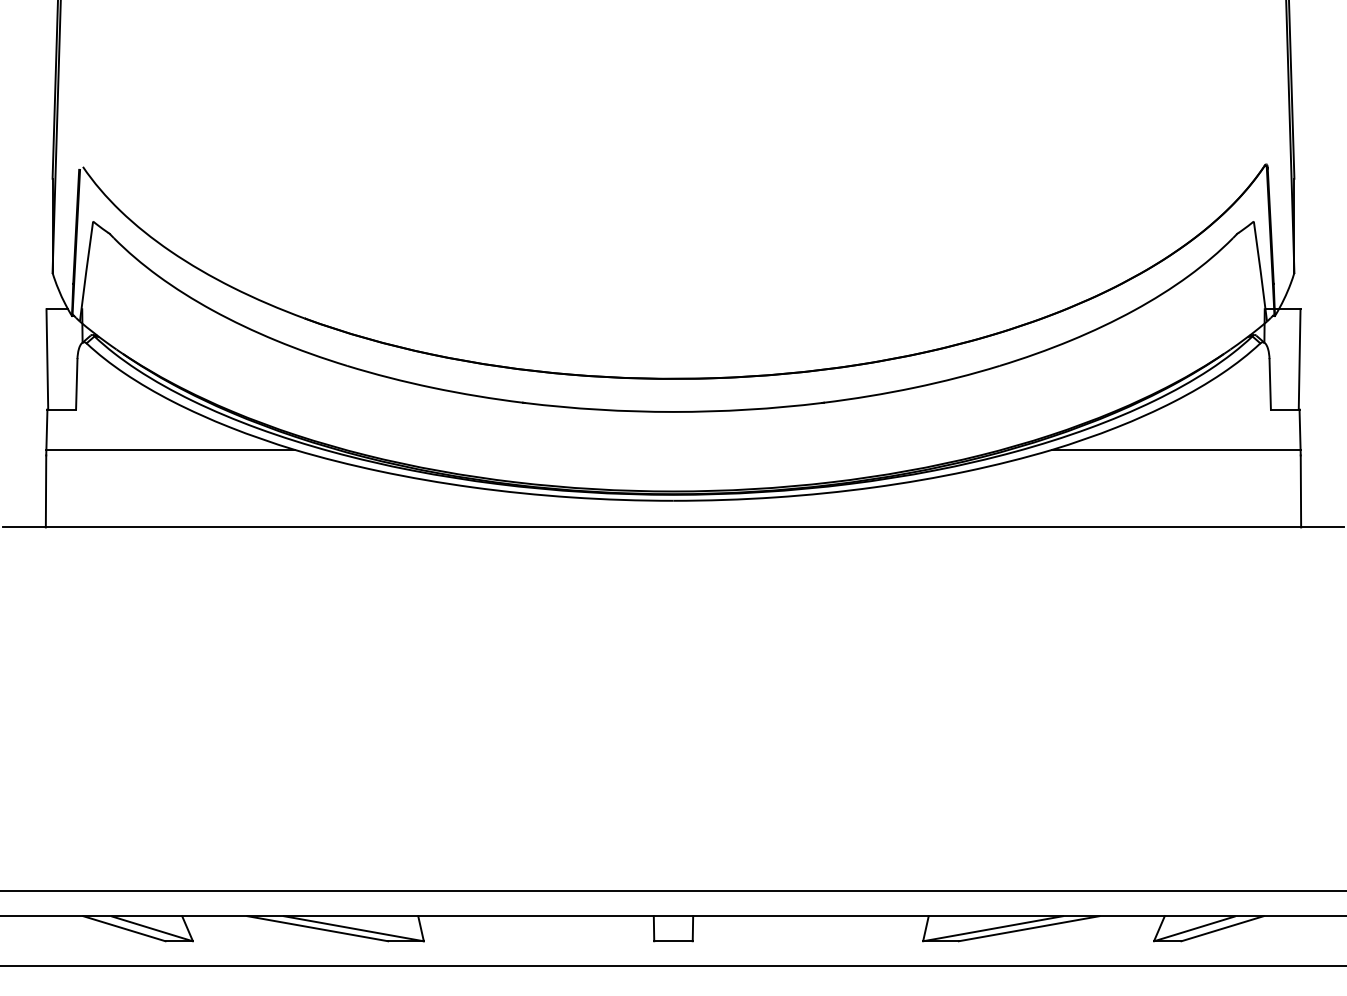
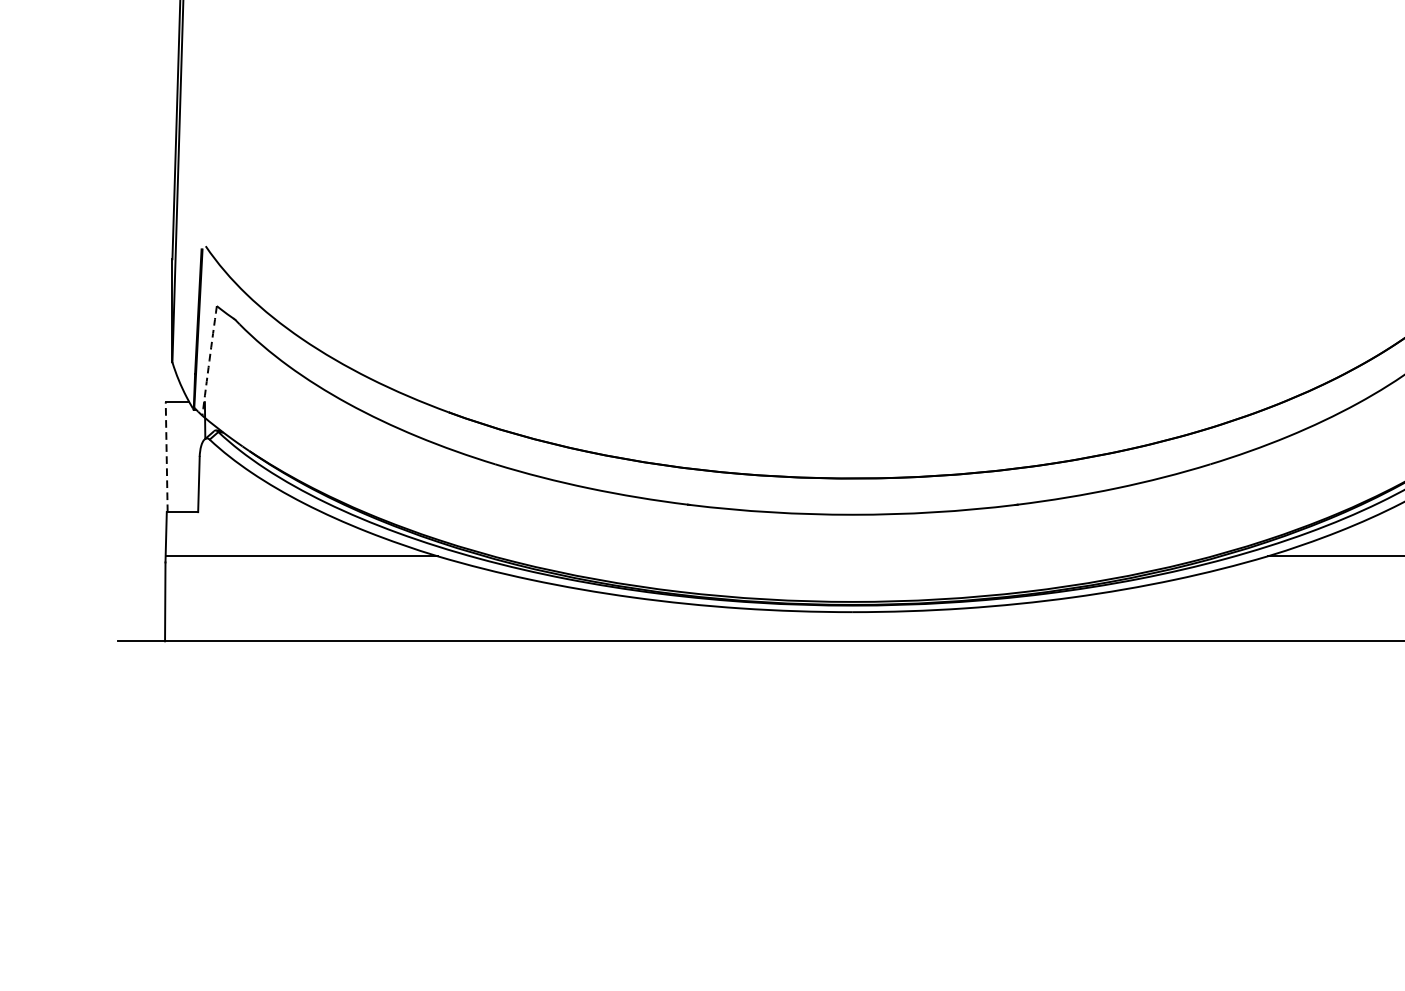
arc: (86, 271) -> (209, 360), solid -> dashed
line: (47, 358) -> (166, 456), solid -> dashed

